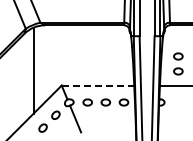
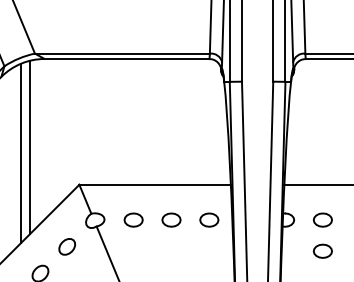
part: (178, 63) -> (323, 234), moved
line: (38, 67) -> (30, 147), added
line: (98, 85) -> (156, 184), dashed -> solid

